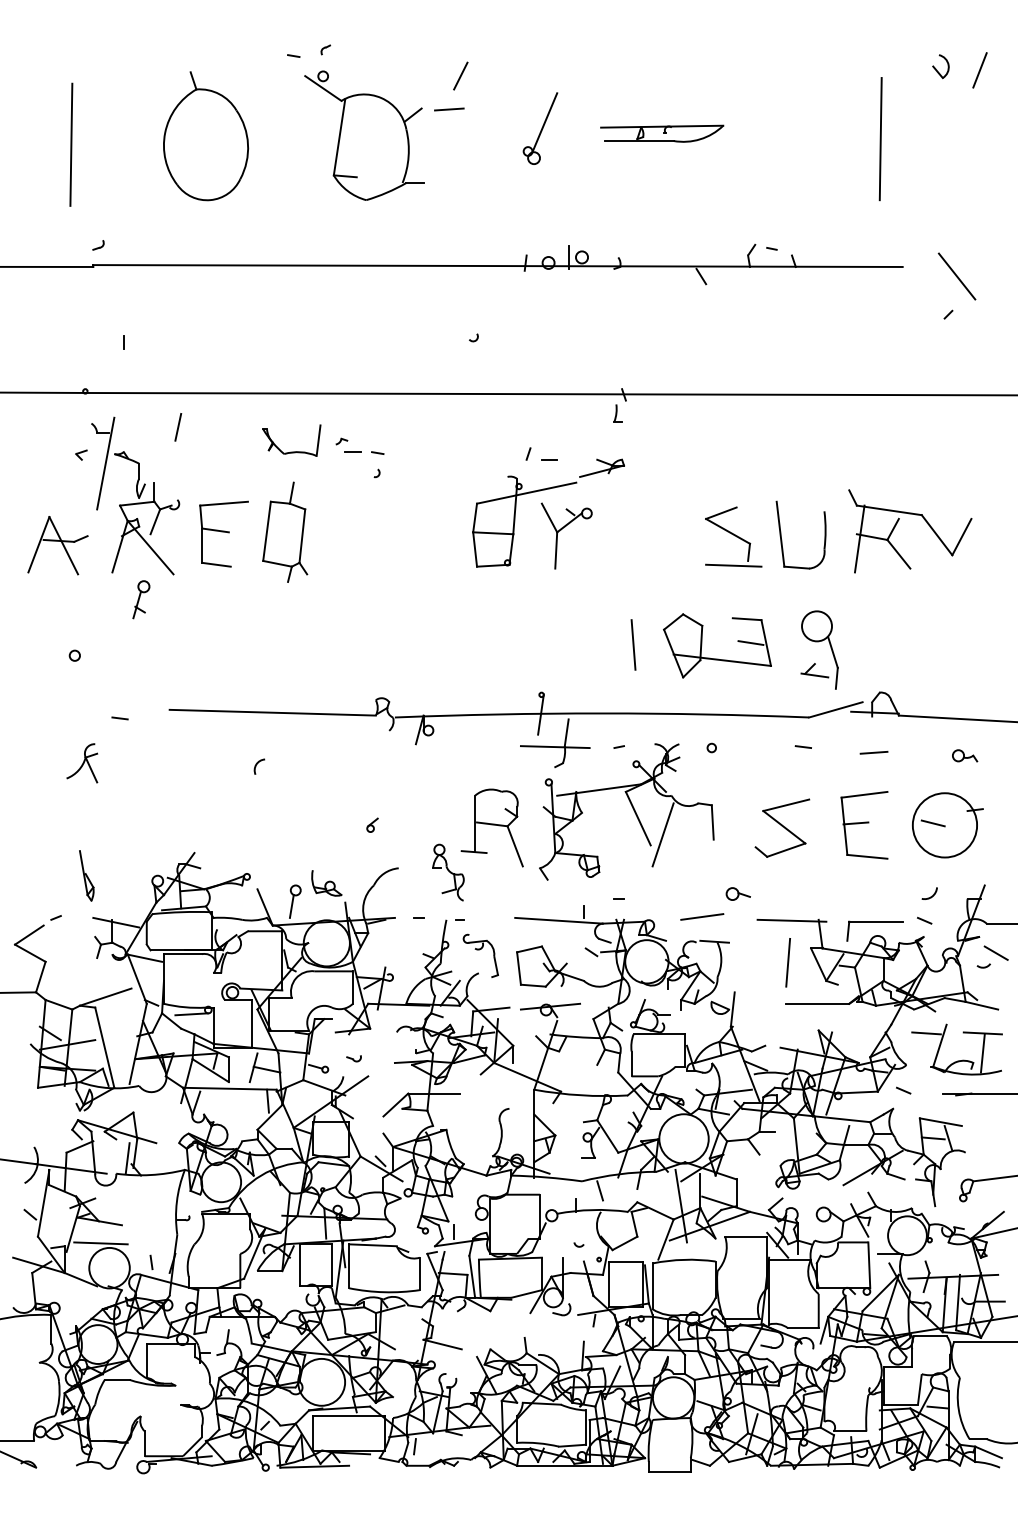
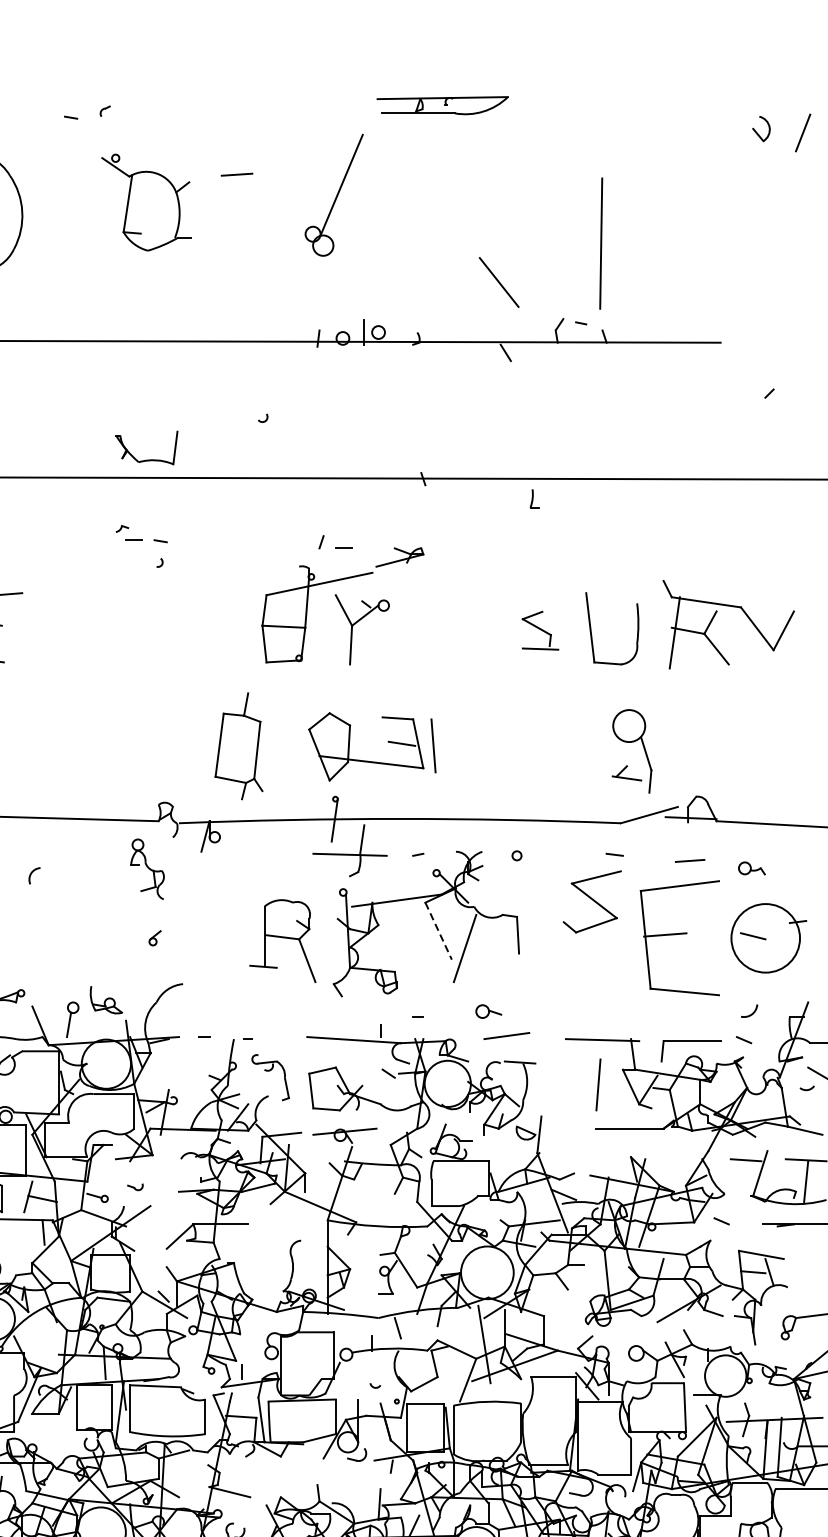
line: (460, 75) -> (248, 138), removed
part: (540, 128) -> (334, 194), size x1.6
part: (662, 133) -> (443, 105), moved
part: (364, 135) -> (146, 202), size x0.7
line: (880, 139) -> (600, 244), moved
line: (956, 276) -> (498, 282), moved
part: (617, 413) -> (533, 498), moved
part: (291, 451) -> (146, 459), moved
part: (285, 531) -> (239, 745), moved
part: (733, 536) -> (540, 630), size x0.6
part: (717, 658) -> (366, 760), moved
part: (965, 755) -> (752, 868), moved
line: (638, 819) -> (438, 932), solid -> dashed
part: (864, 825) -> (679, 938), size x1.6
part: (782, 827) -> (592, 901), moved
part: (448, 872) -> (147, 869), moved
part: (737, 893) -> (487, 1011), moved

